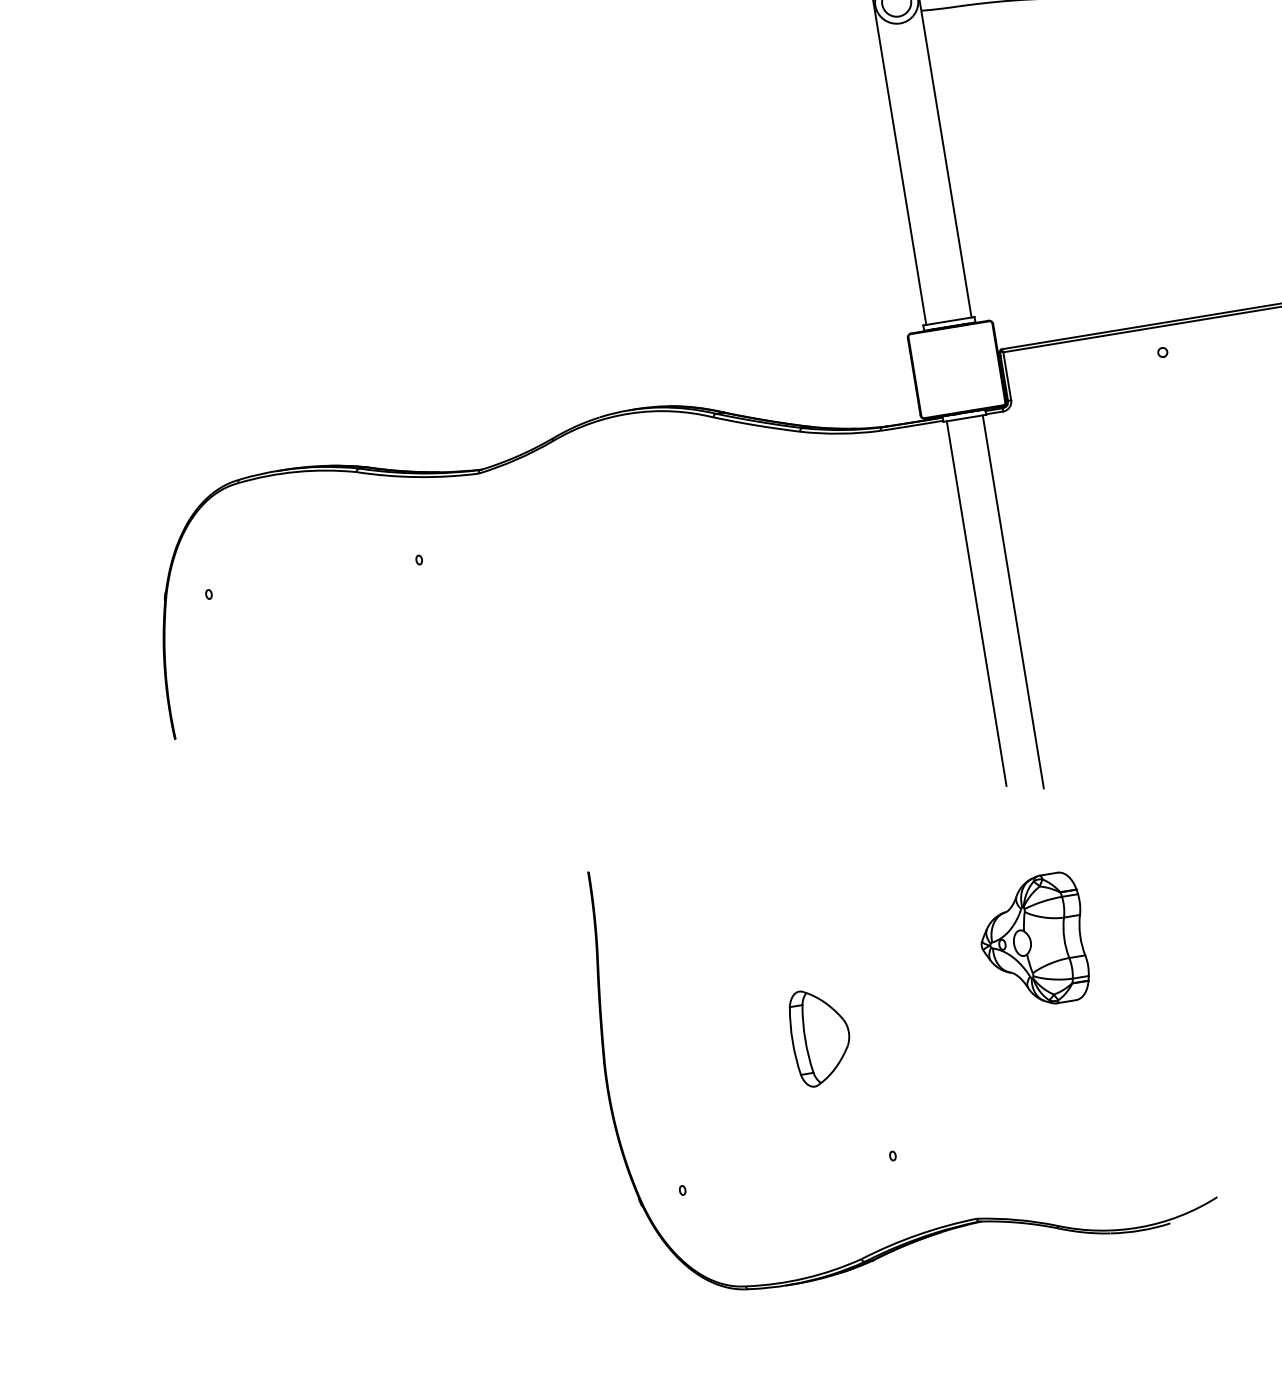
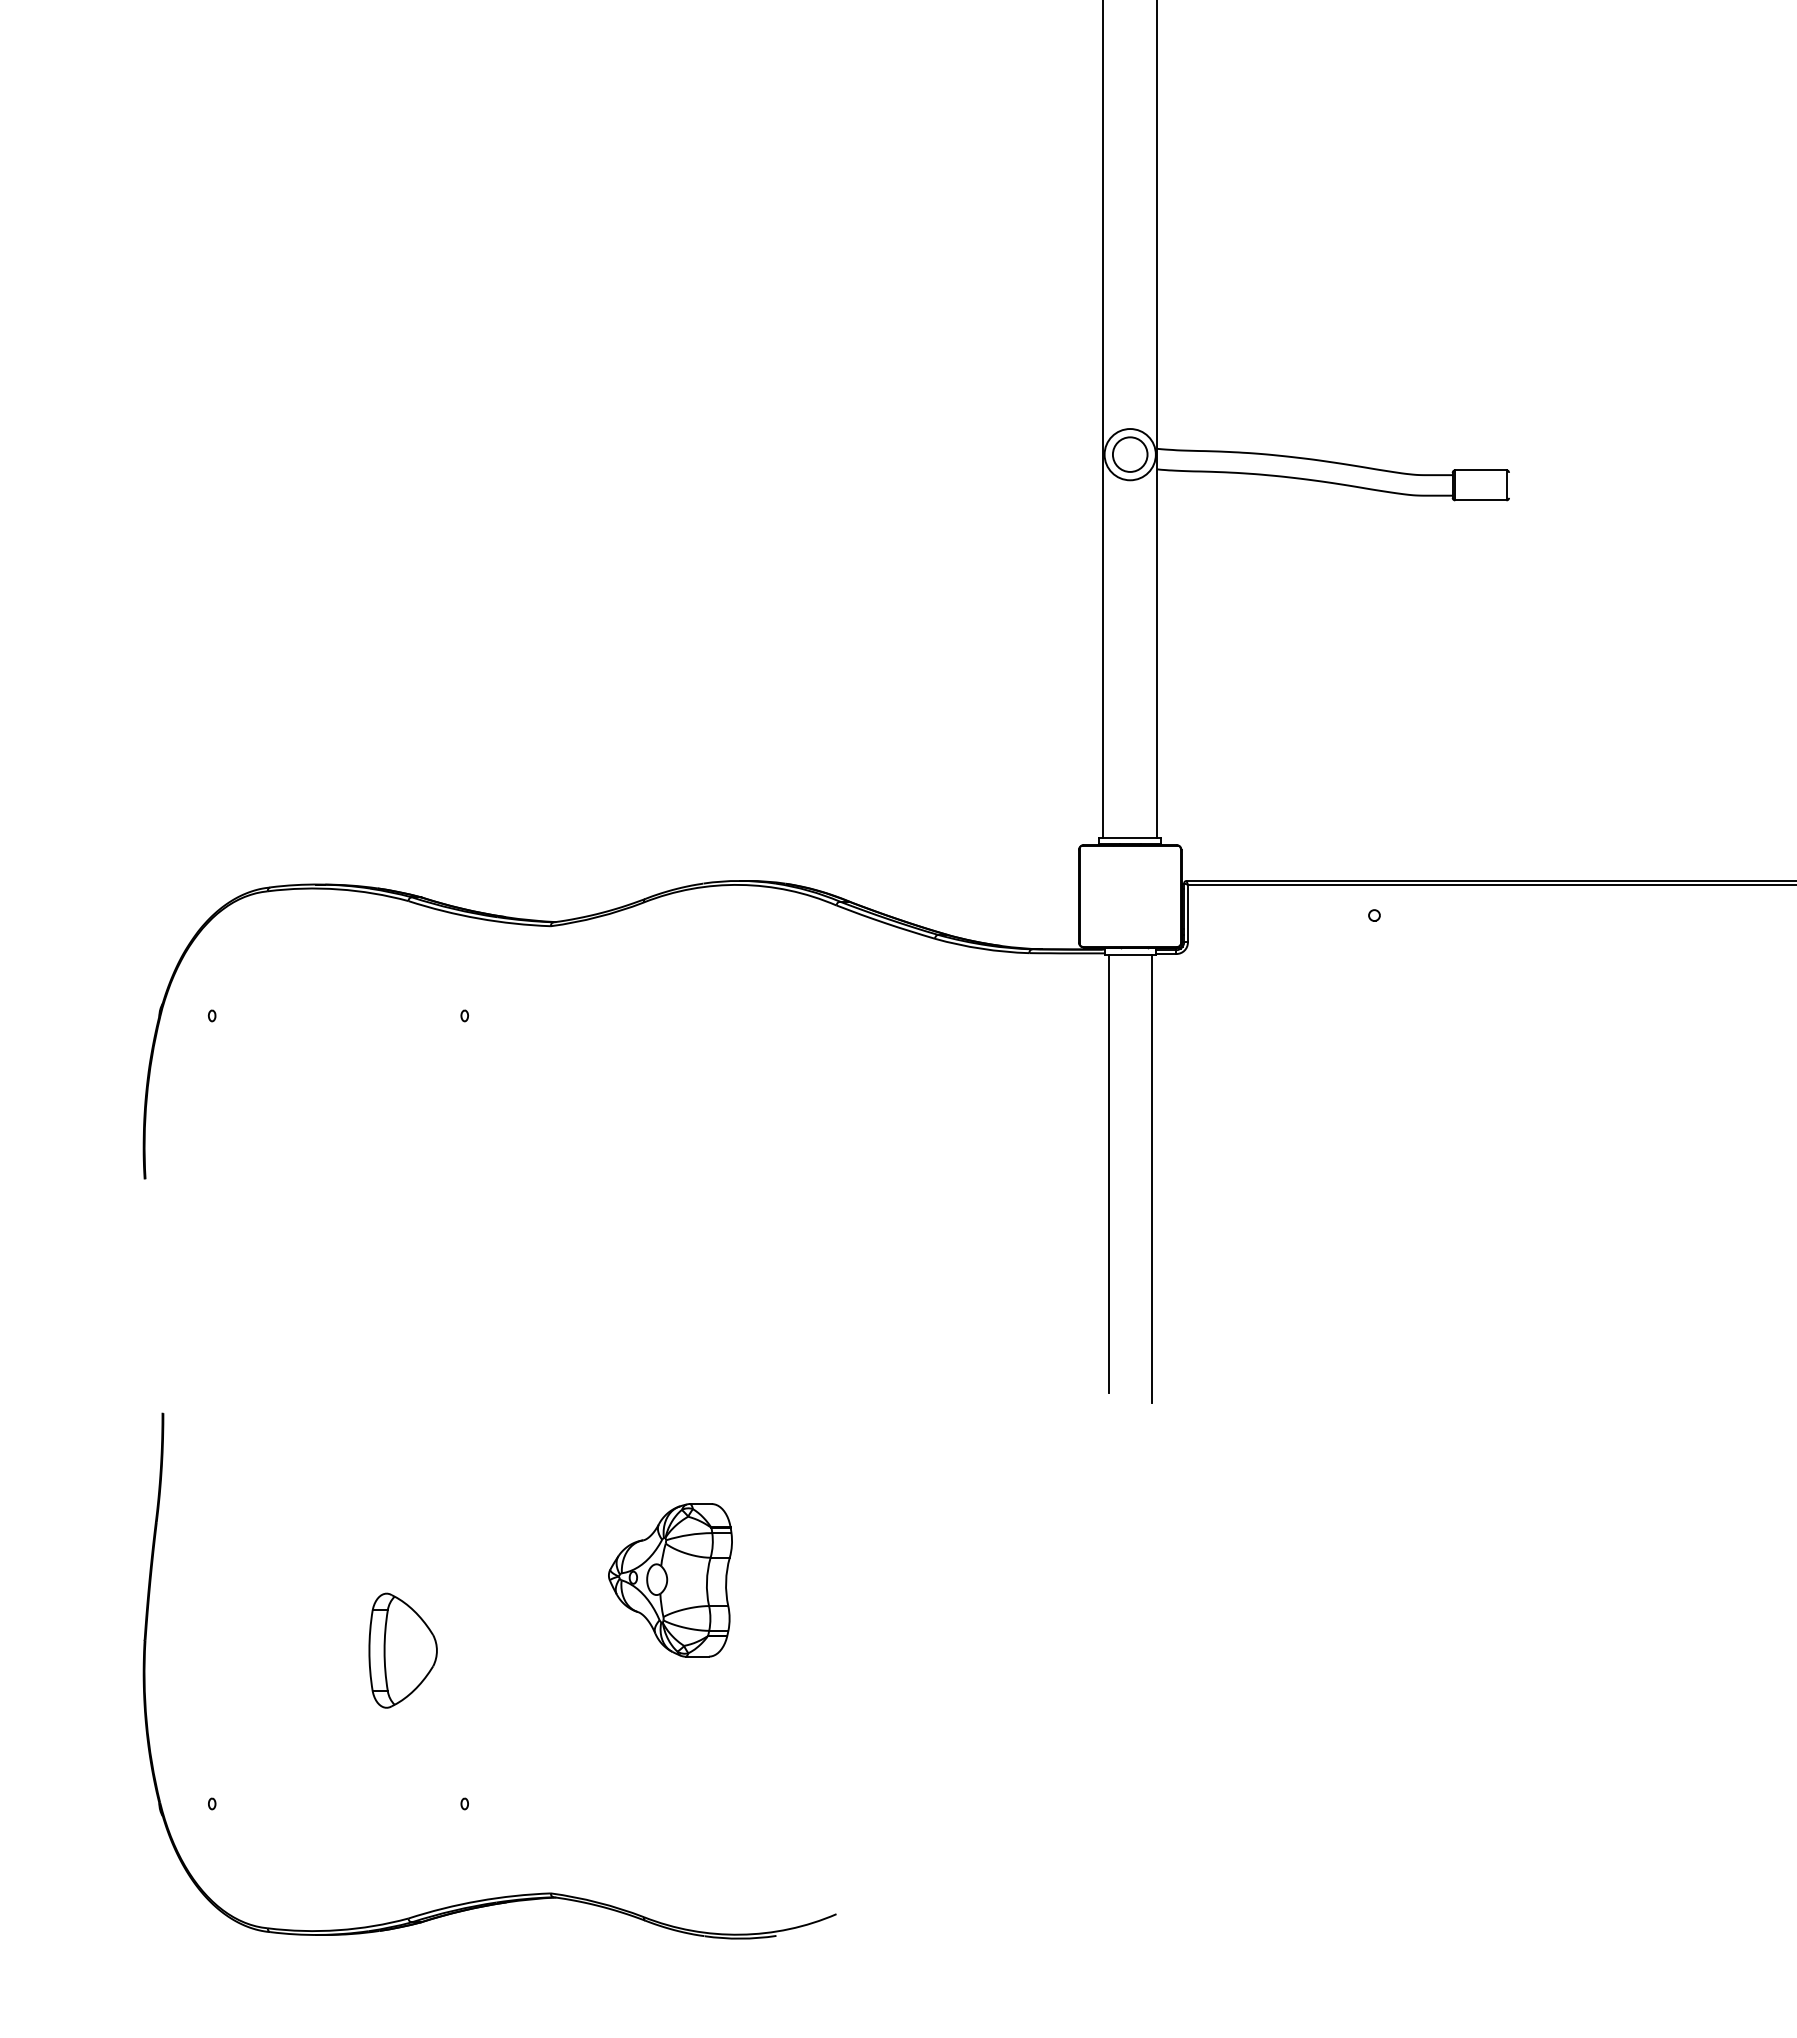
part: (849, 1041) -> (436, 1661), moved

